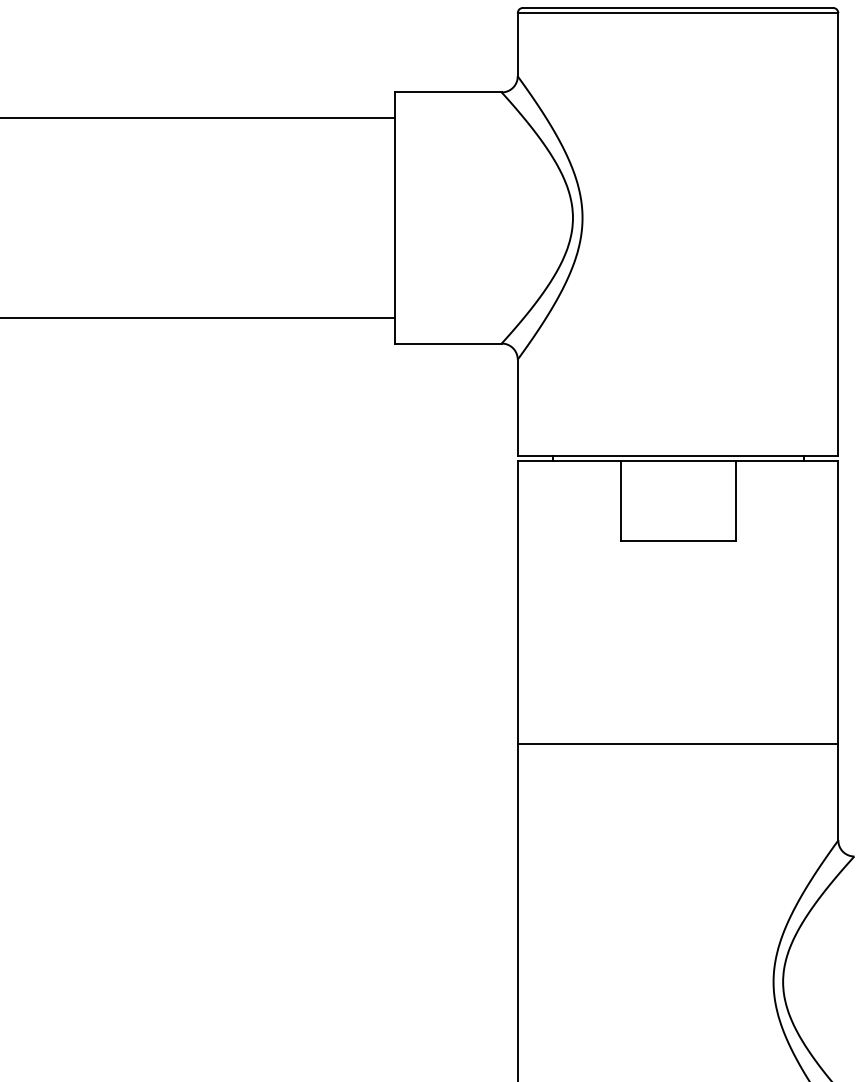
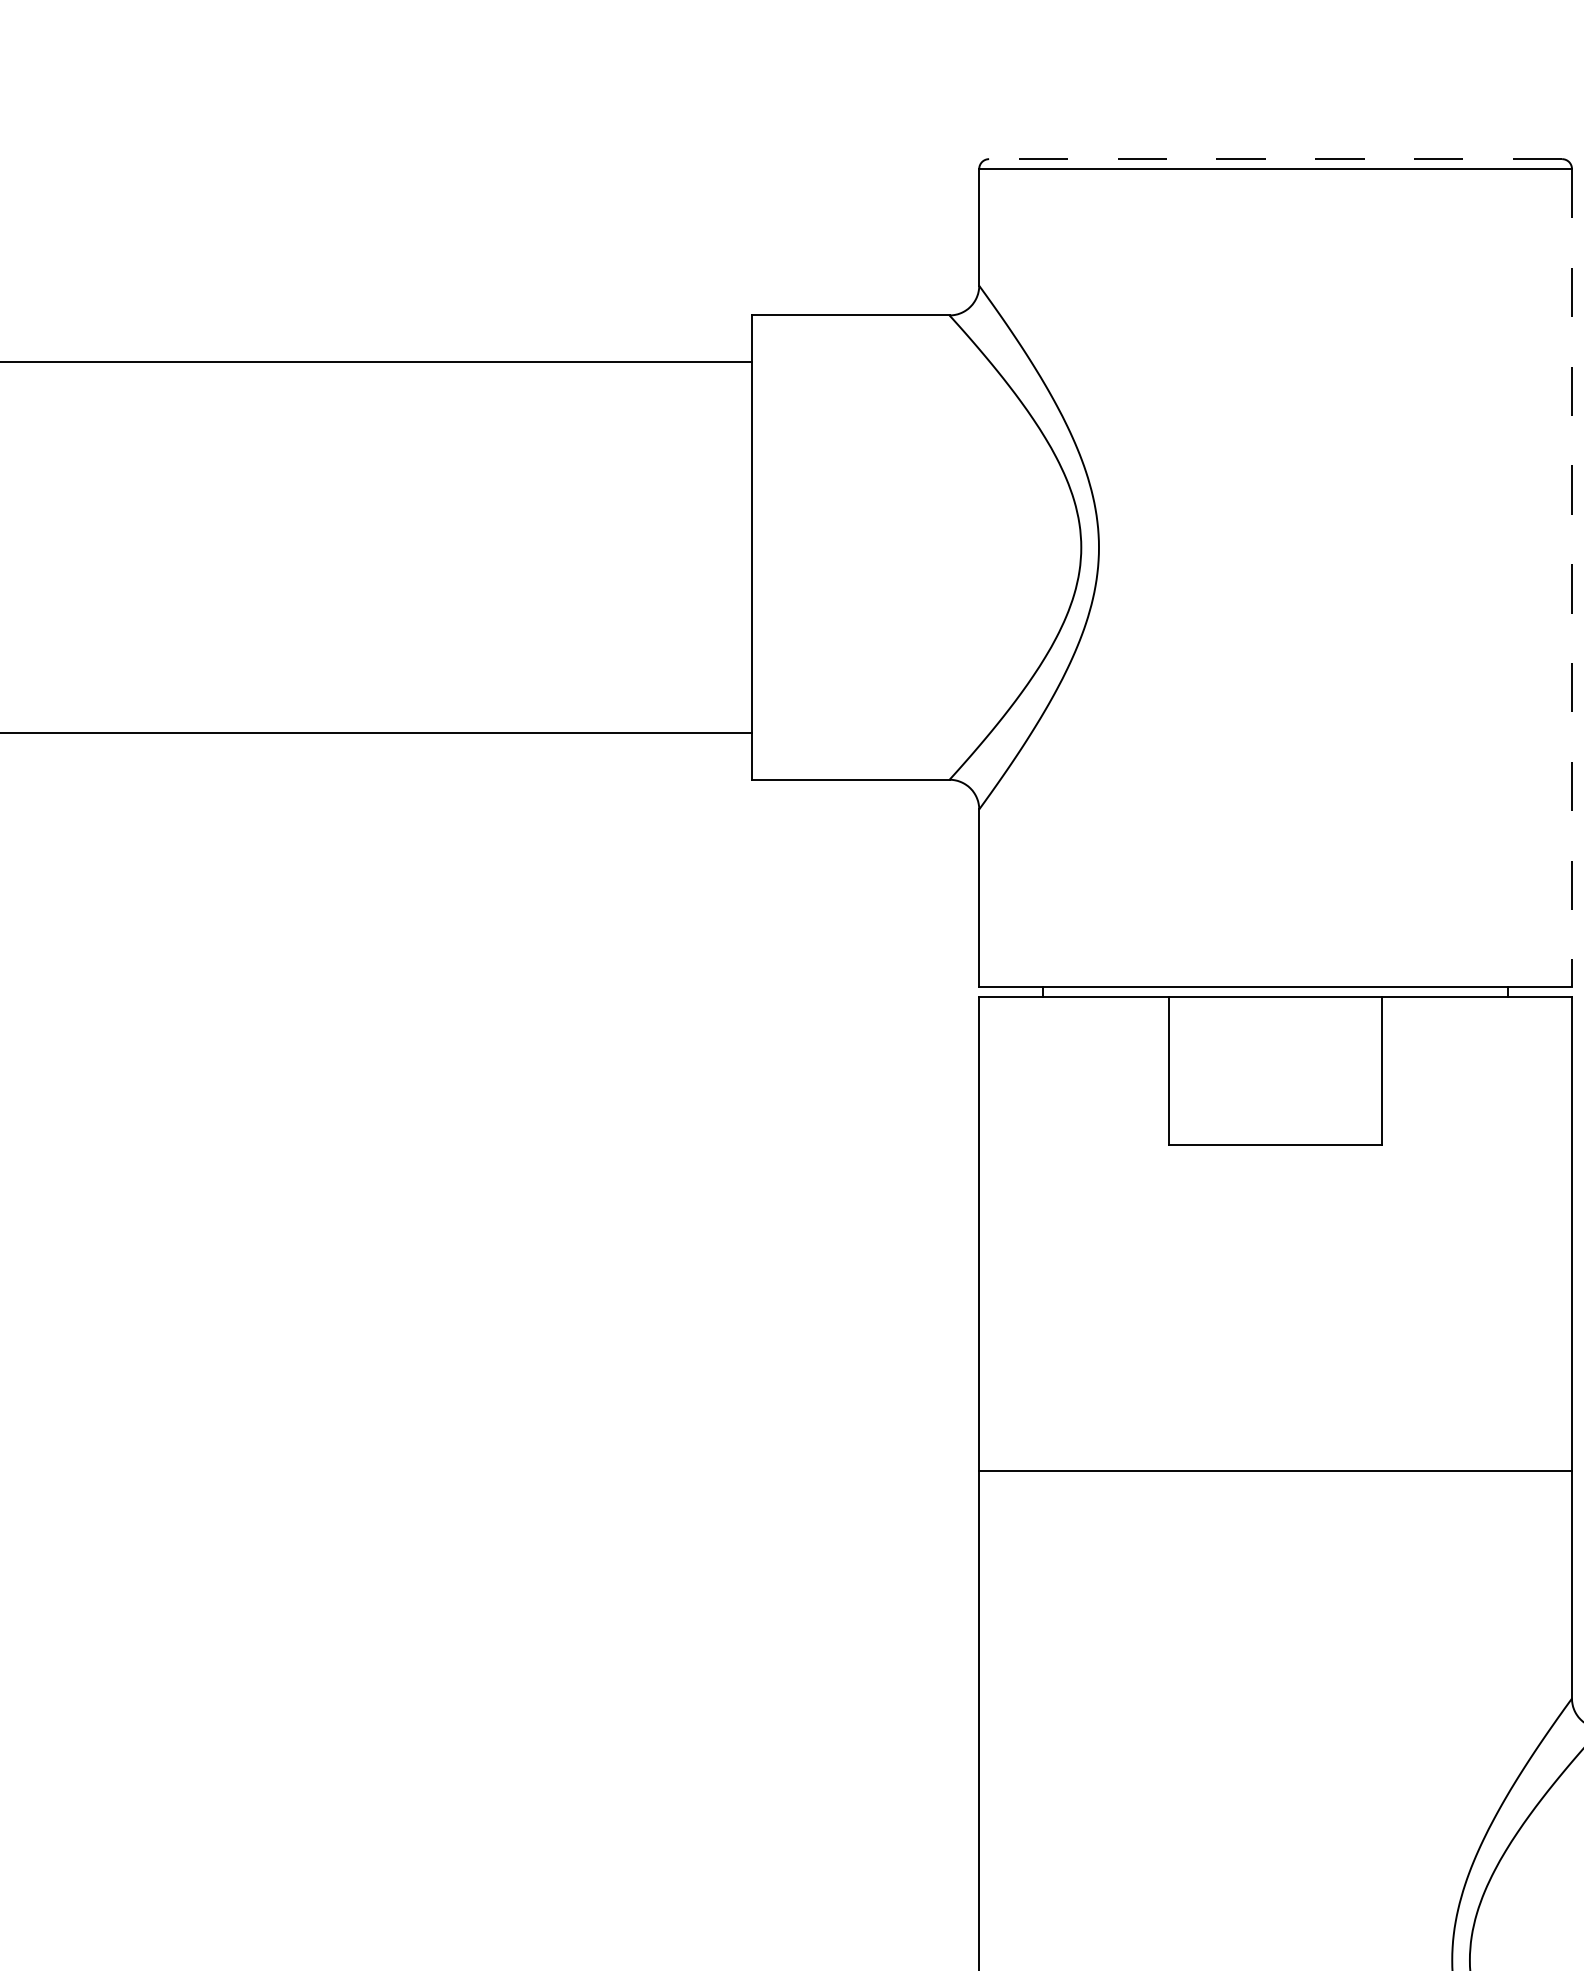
line: (678, 7) -> (1276, 158), solid -> dashed
line: (838, 235) -> (1572, 579), solid -> dashed
line: (677, 744) -> (1274, 1471), moved

